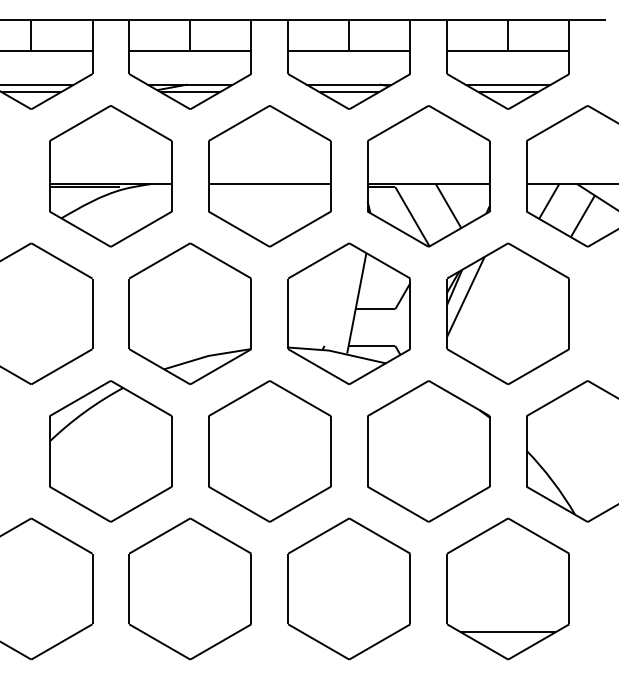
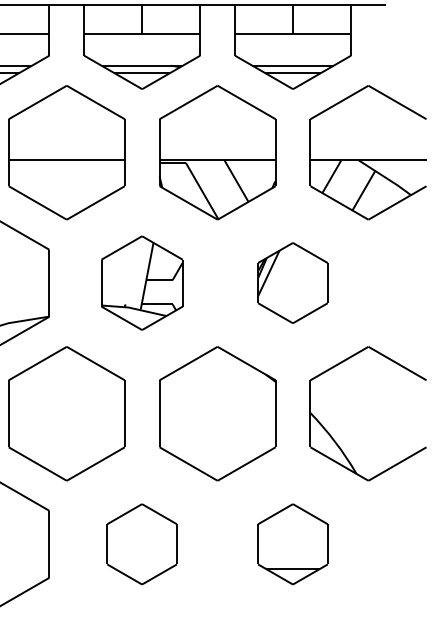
part: (348, 313) -> (141, 282), size x0.7
part: (507, 313) -> (292, 282), size x0.6
part: (348, 588) -> (141, 543), size x0.6
part: (507, 588) -> (292, 543), size x0.6

